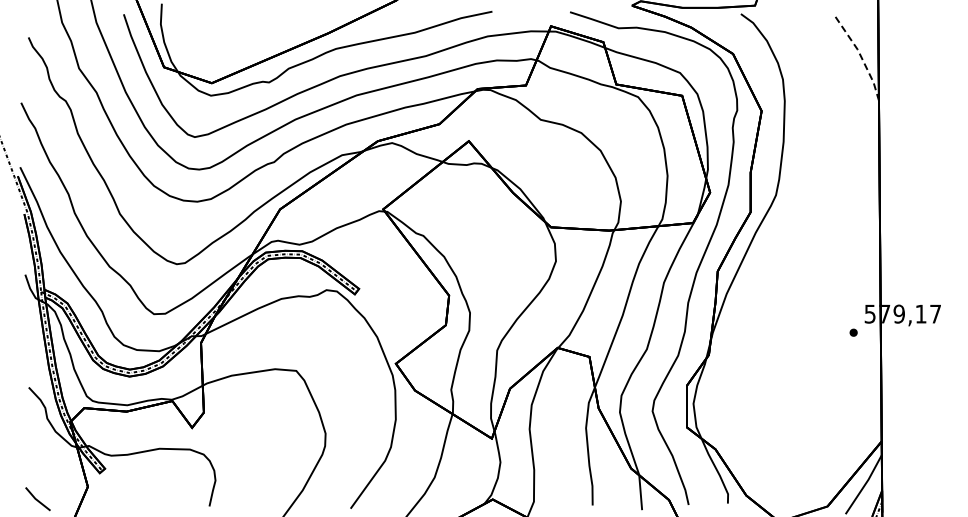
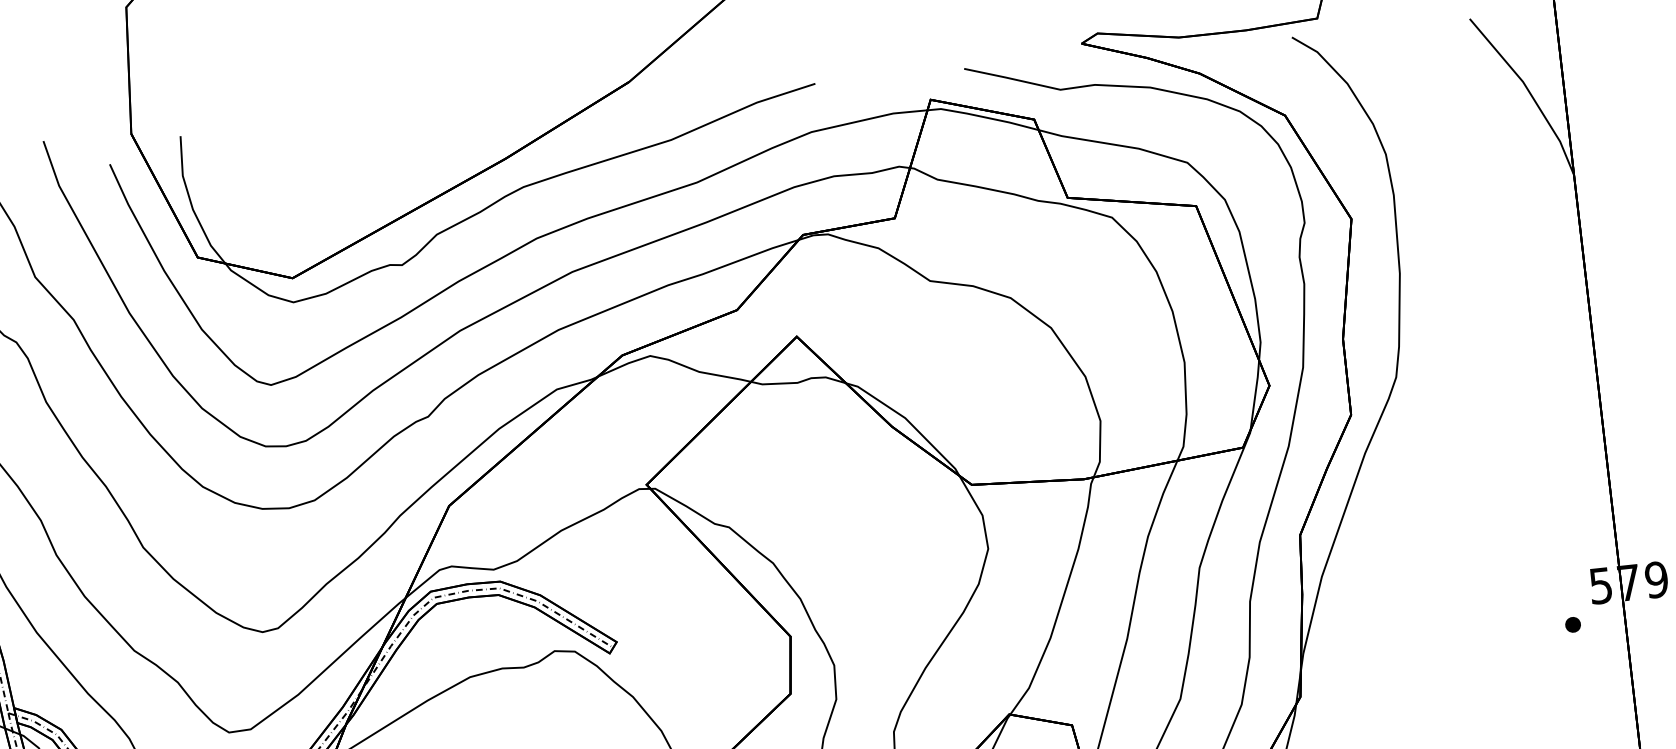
line: (860, 55) -> (1529, 92), dashed -> solid

